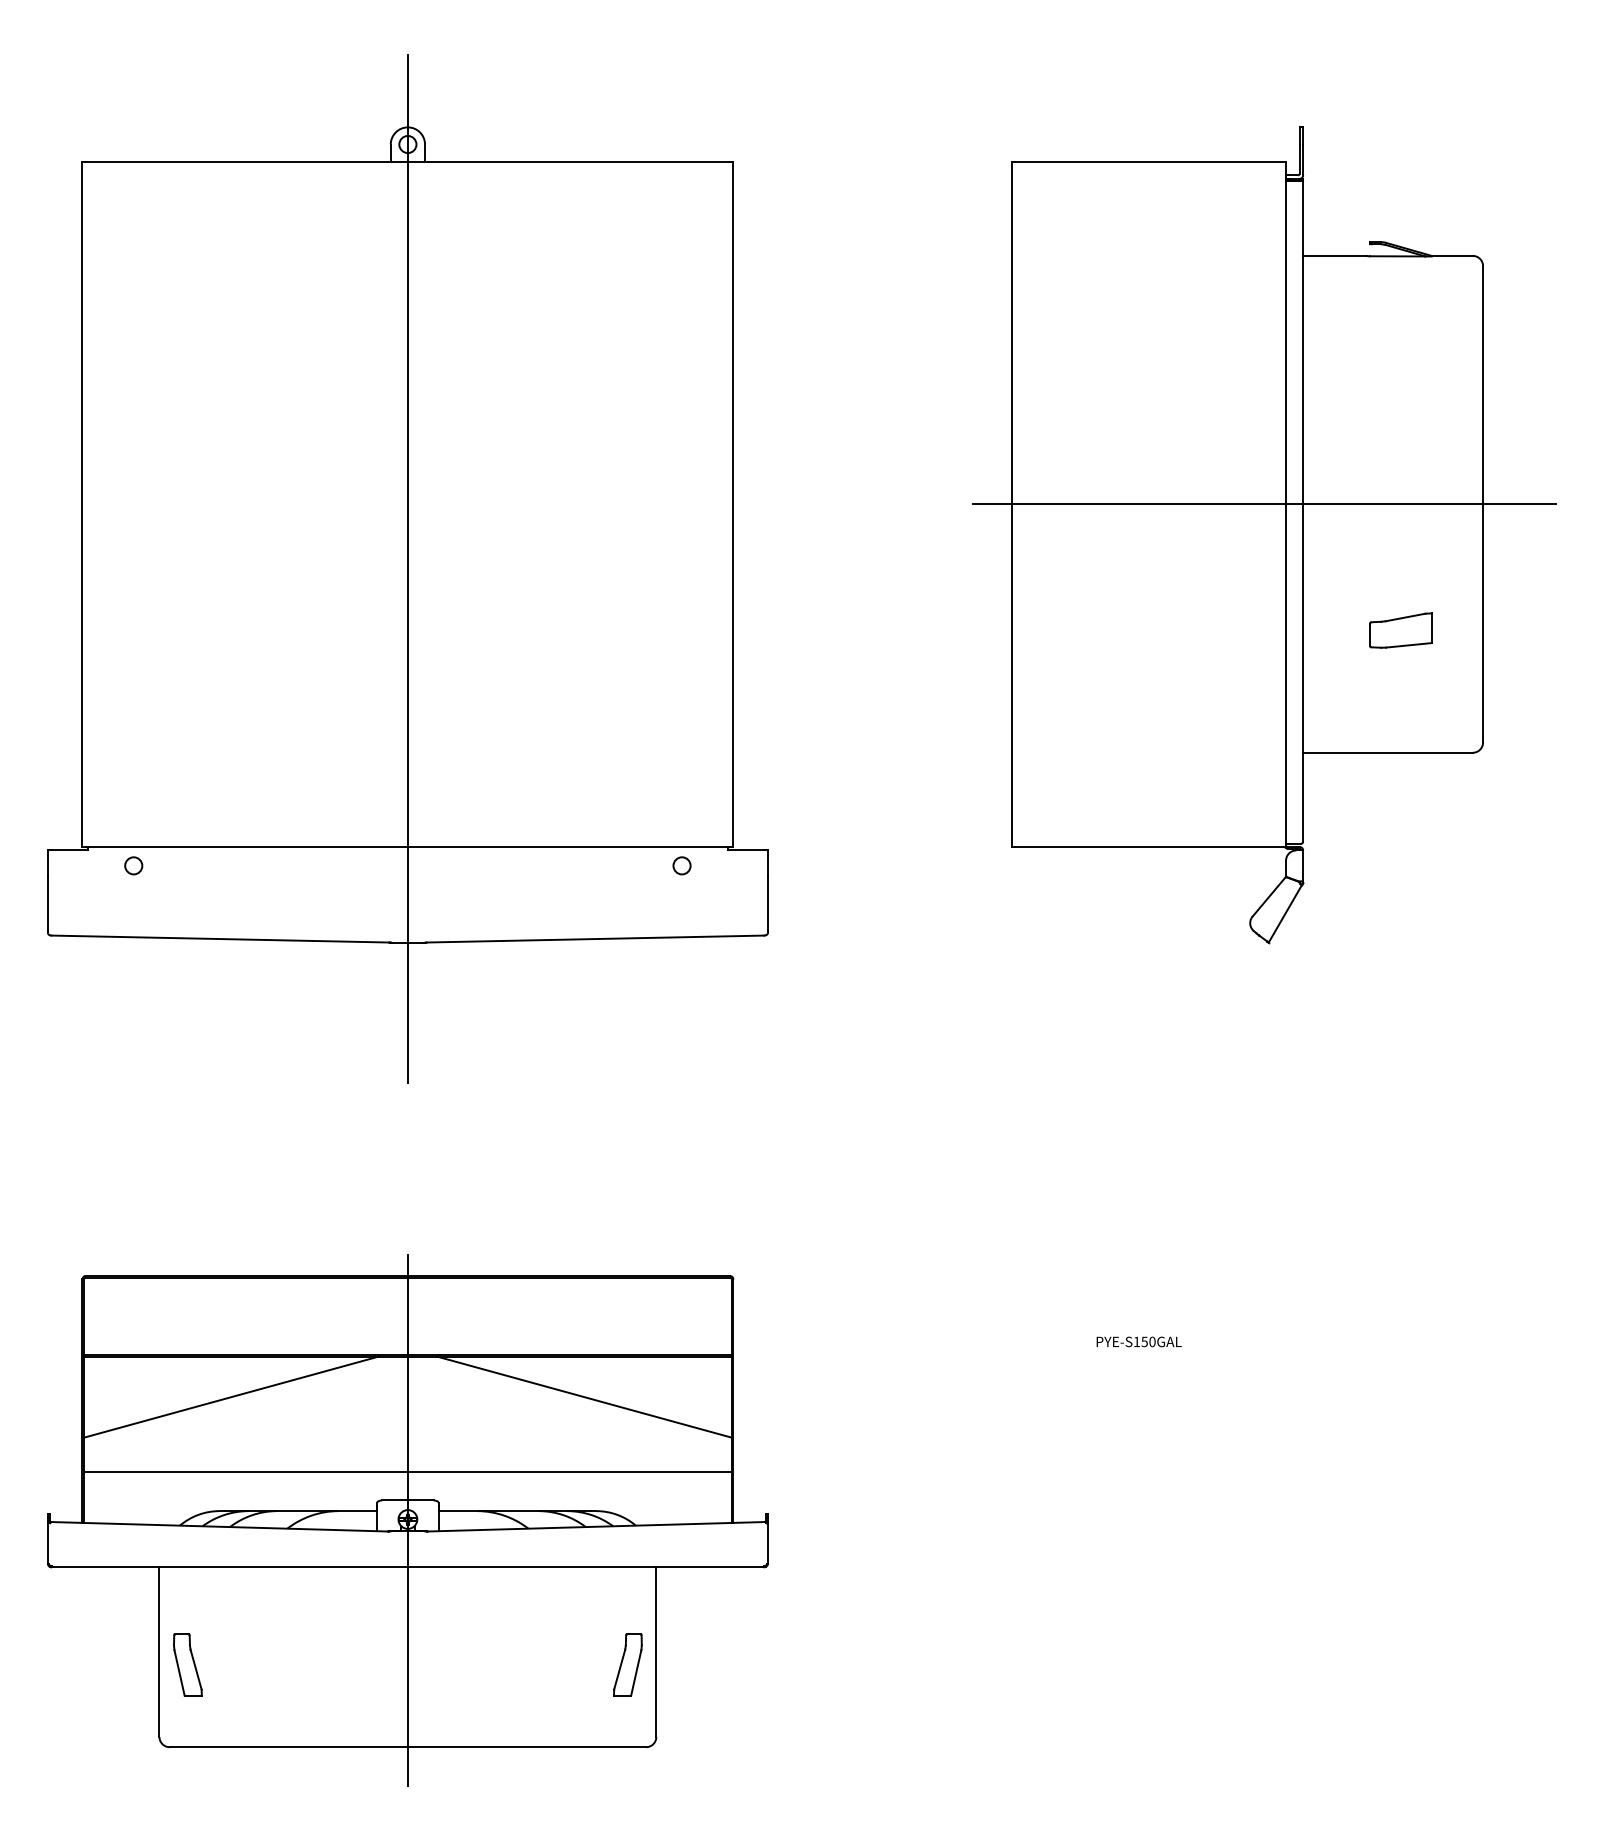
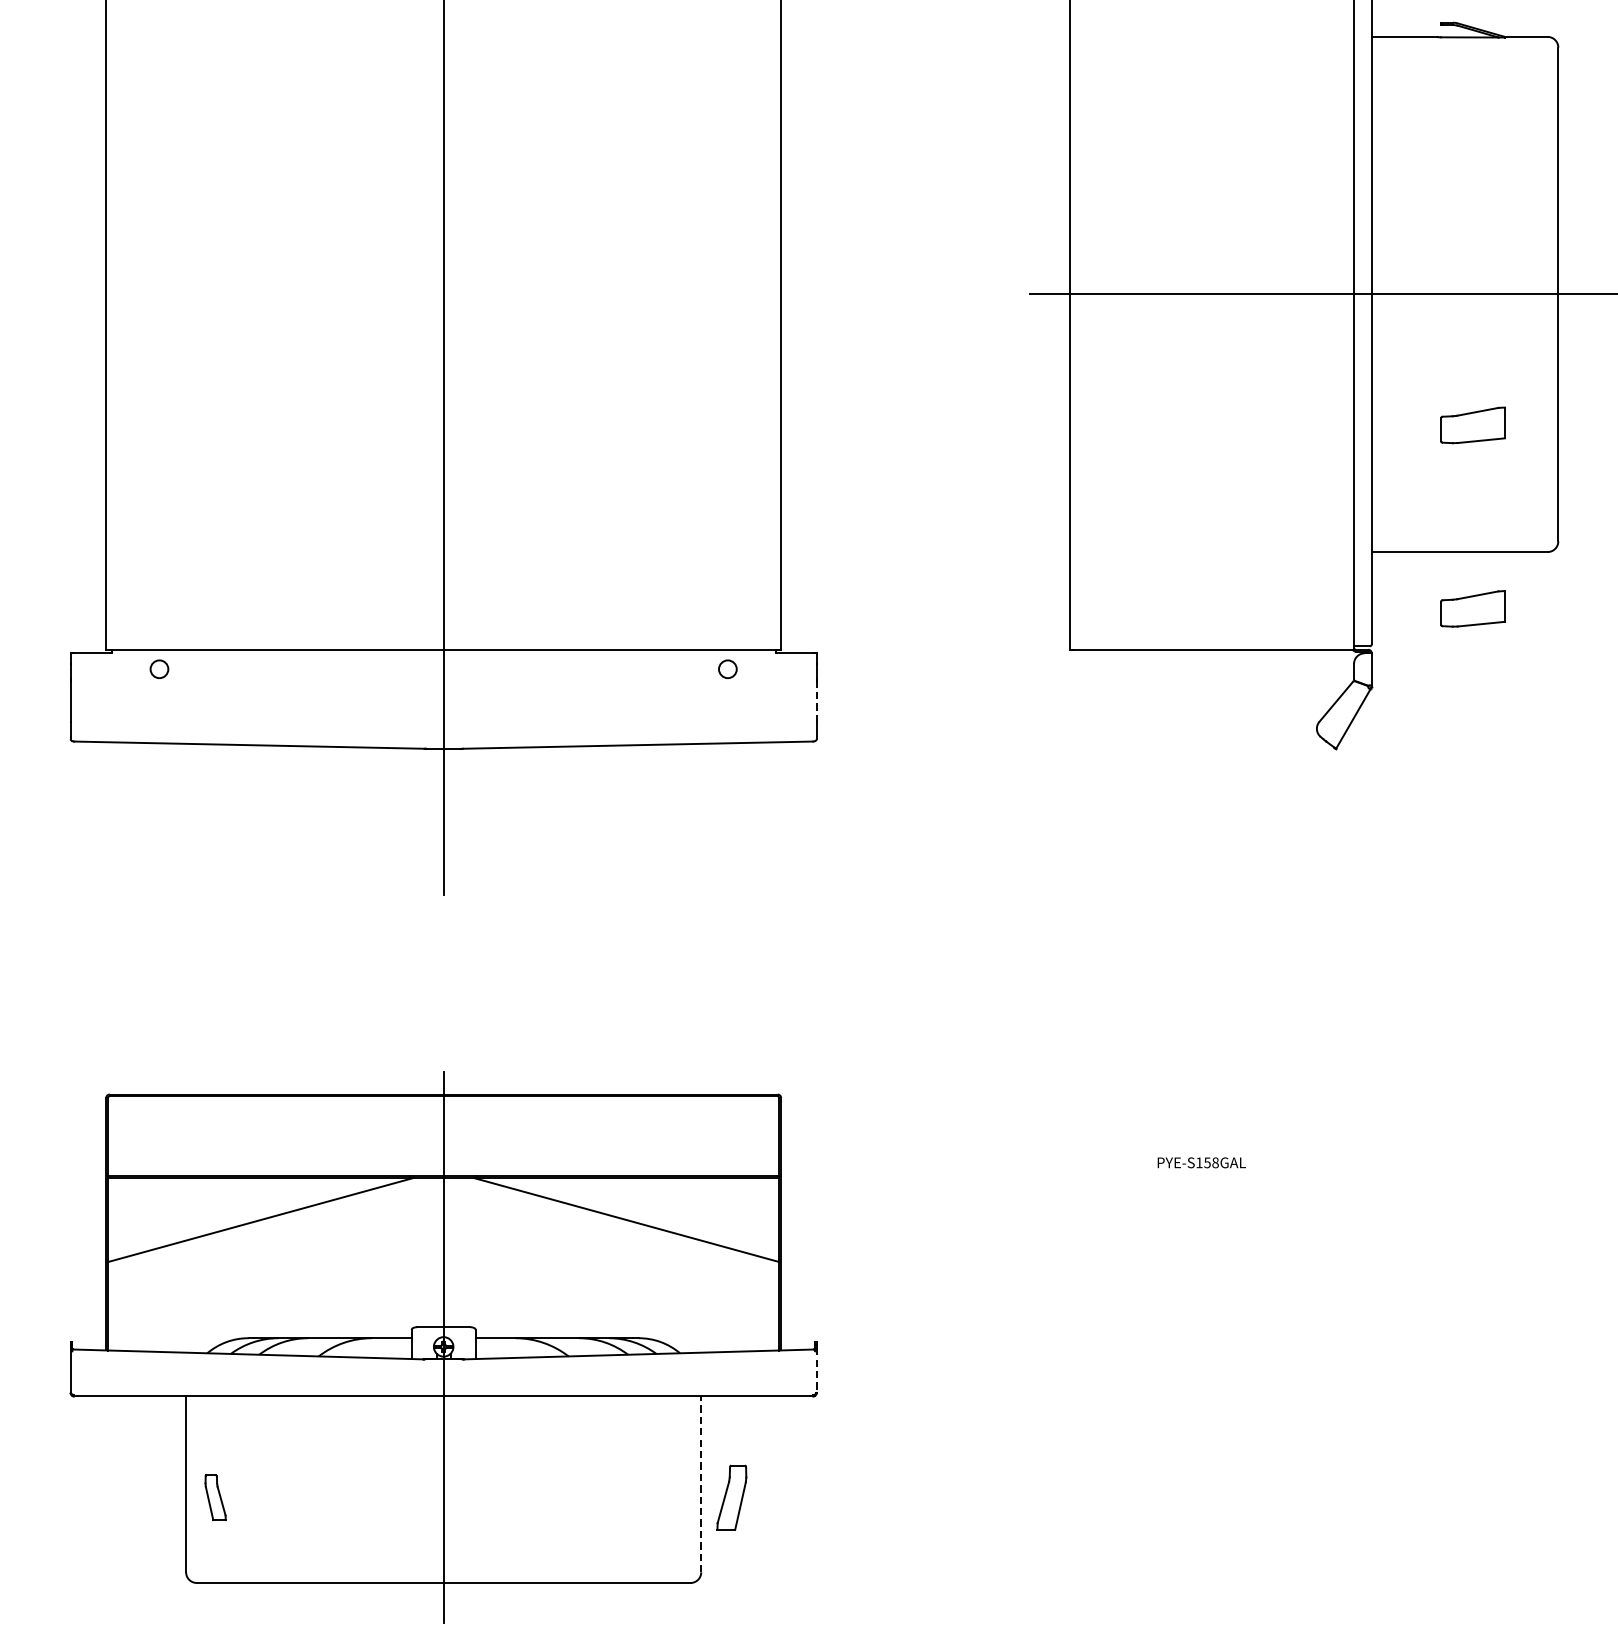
part: (1400, 807) -> (1472, 608), added
line: (767, 896) -> (816, 701), solid -> dashed
text: (1152, 1341) -> (1215, 1162), PYE-S150GAL -> PYE-S158GAL
line: (407, 1472) -> (443, 1298), removed
line: (767, 1542) -> (816, 1370), solid -> dashed
line: (656, 1652) -> (701, 1484), solid -> dashed
part: (187, 1664) -> (215, 1497), size x0.7
part: (627, 1664) -> (731, 1497), moved

